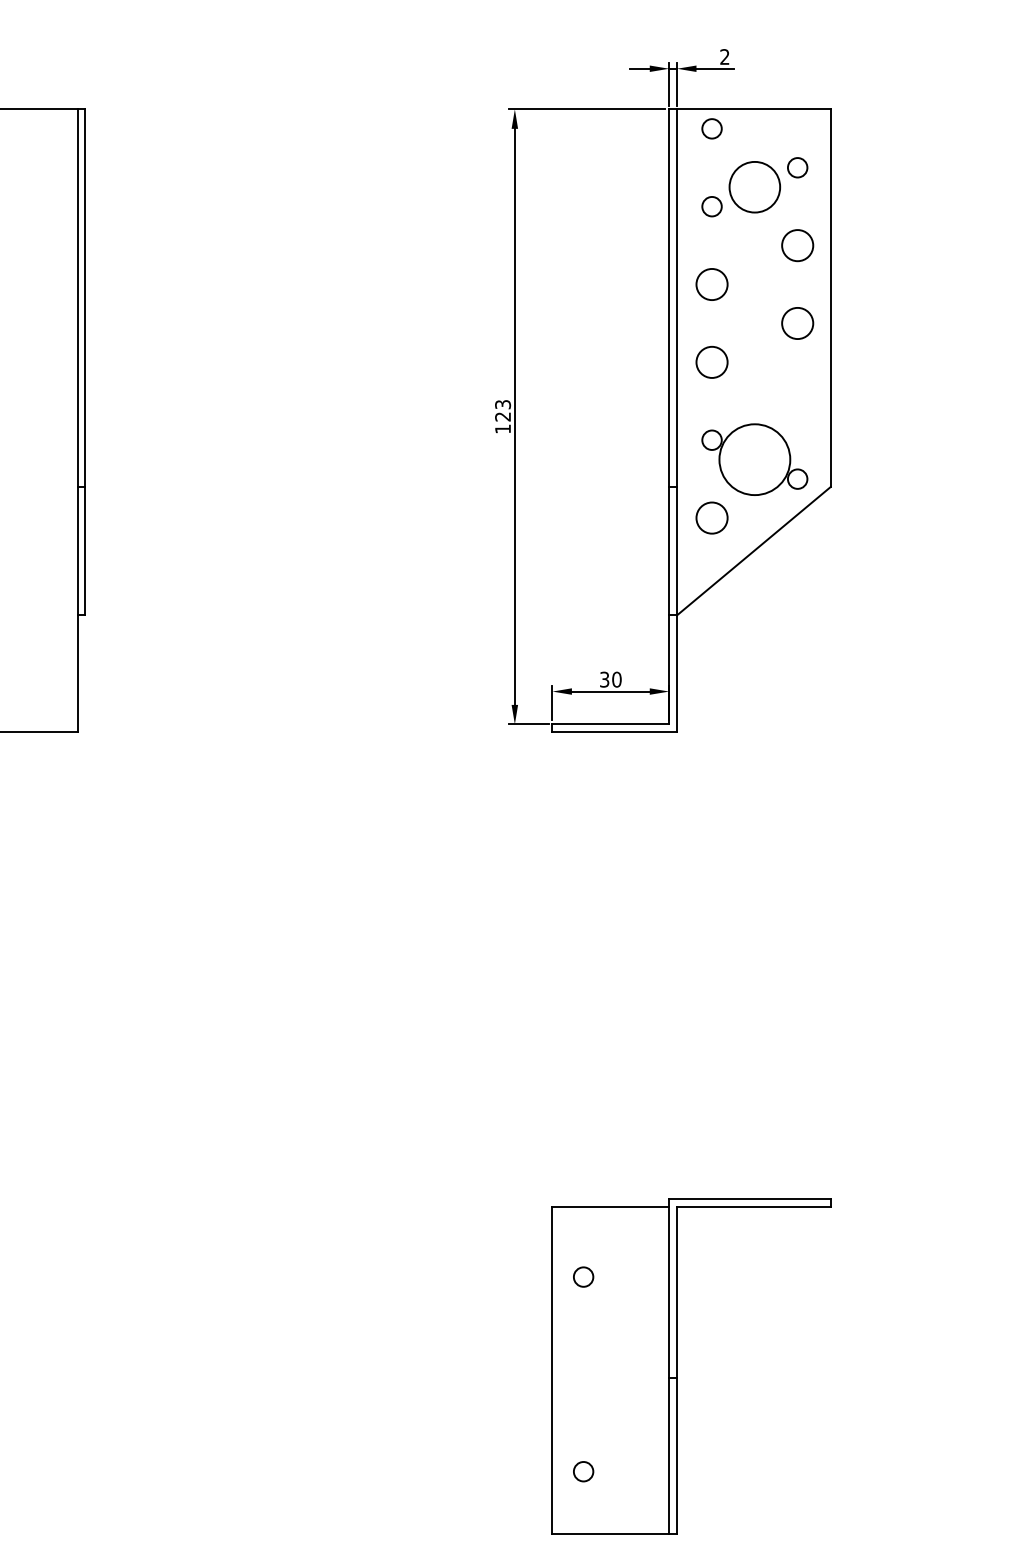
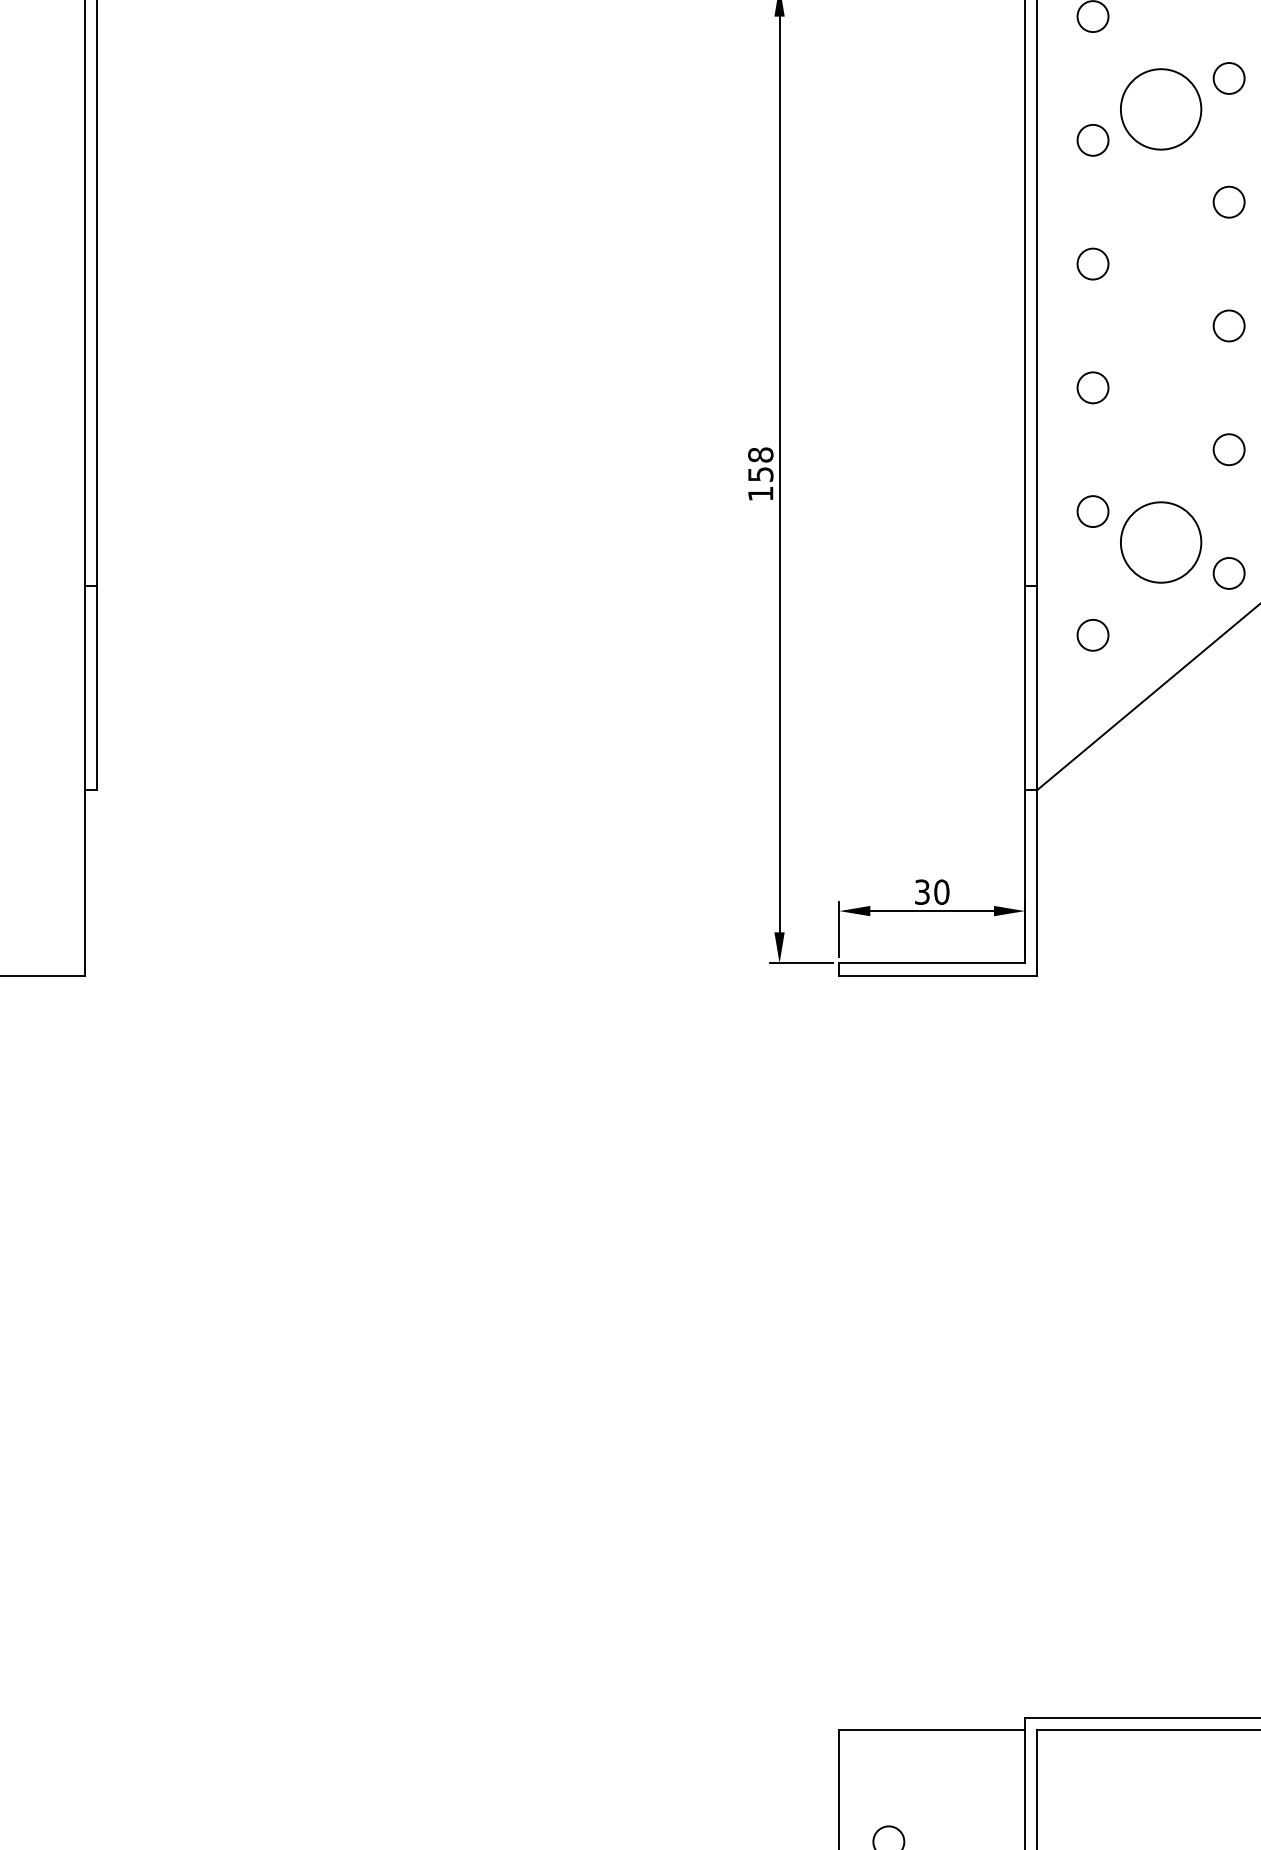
circle: (797, 245) -> (1228, 202), size x0.62
circle: (711, 284) -> (1092, 264), size x0.62
circle: (797, 323) -> (1228, 326), size x0.62
circle: (711, 362) -> (1092, 388), size x0.62
circle: (797, 400) -> (1228, 448), added
text: (503, 410) -> (761, 464), 123 -> 158
circle: (754, 459) -> (1160, 542), size x0.71
circle: (711, 517) -> (1092, 634), size x0.62

